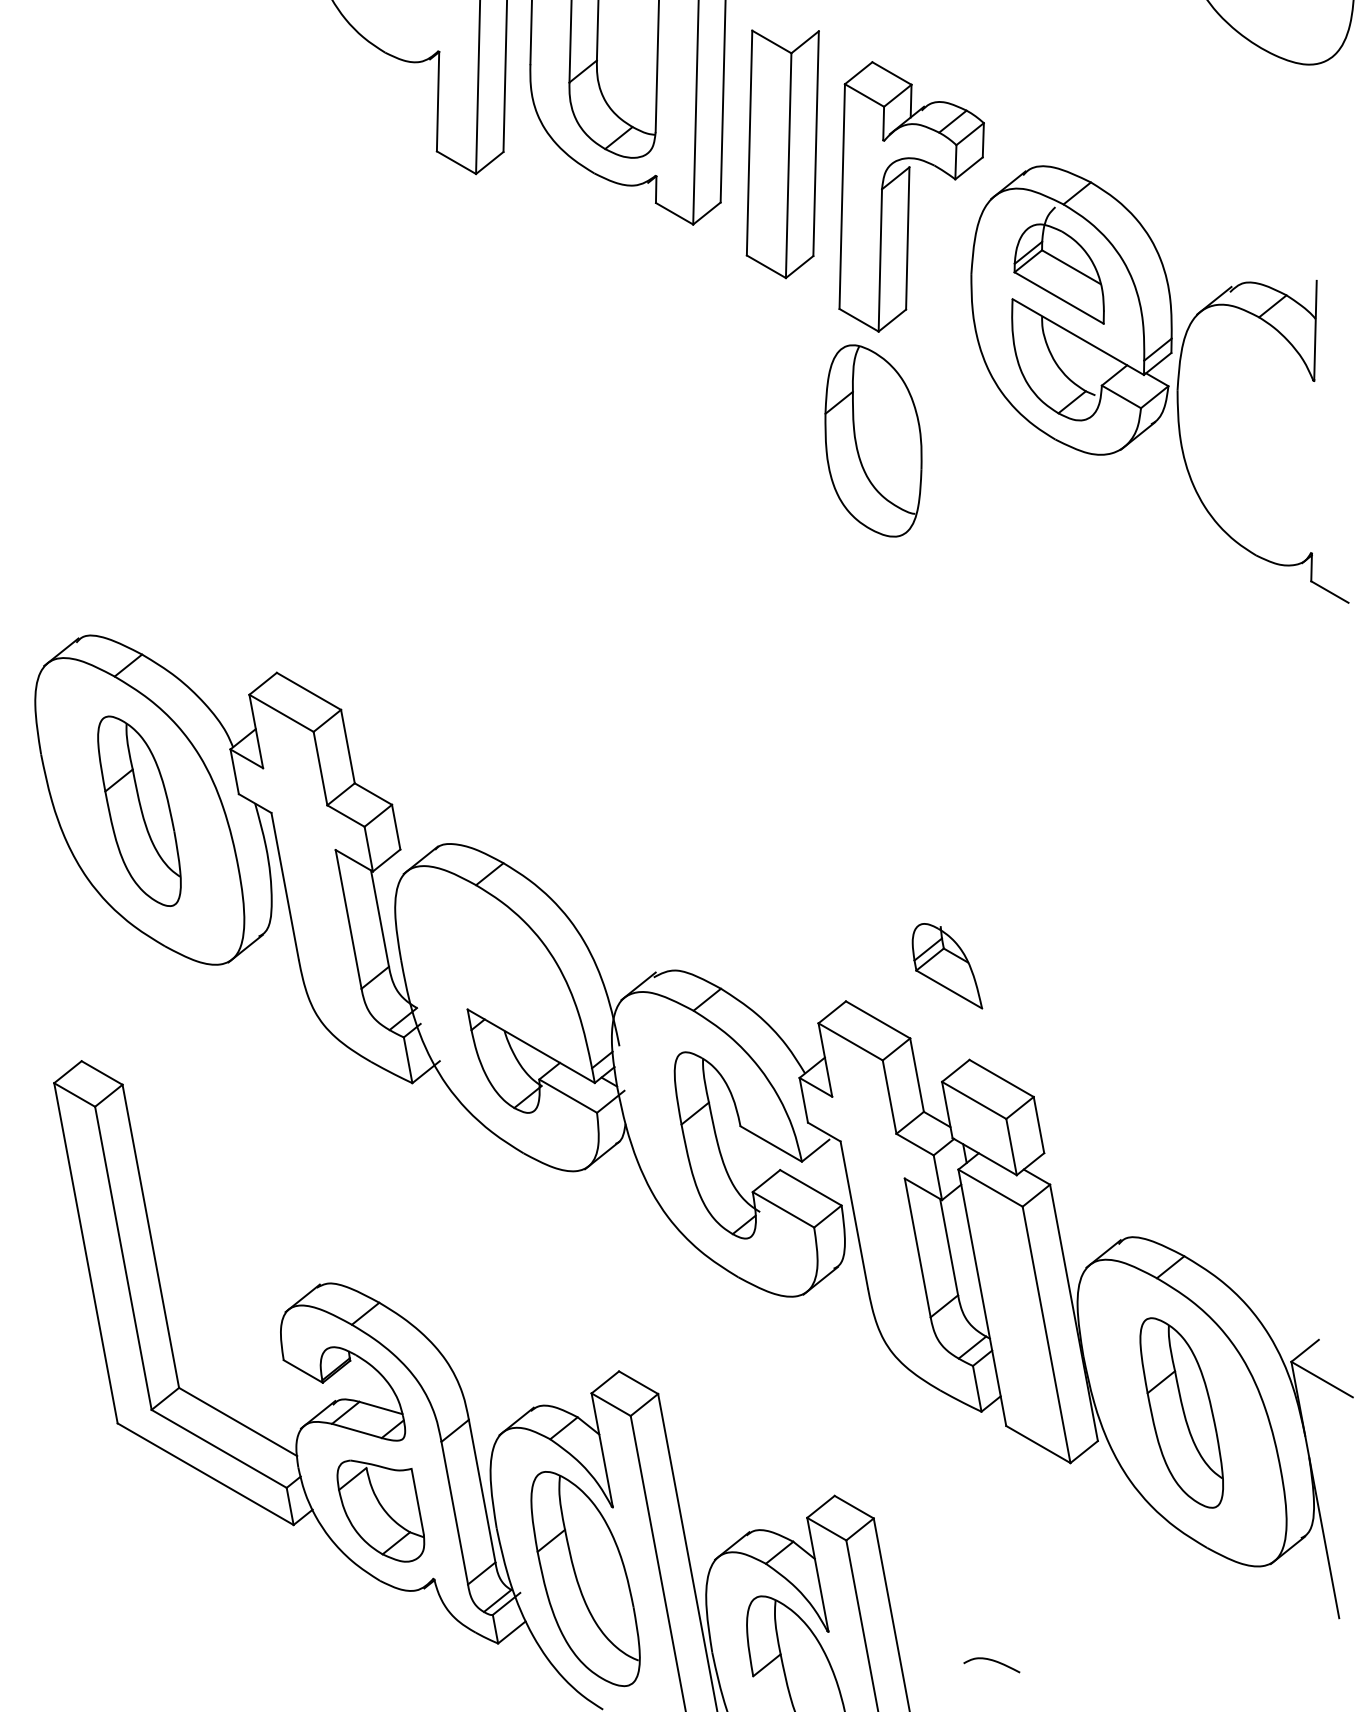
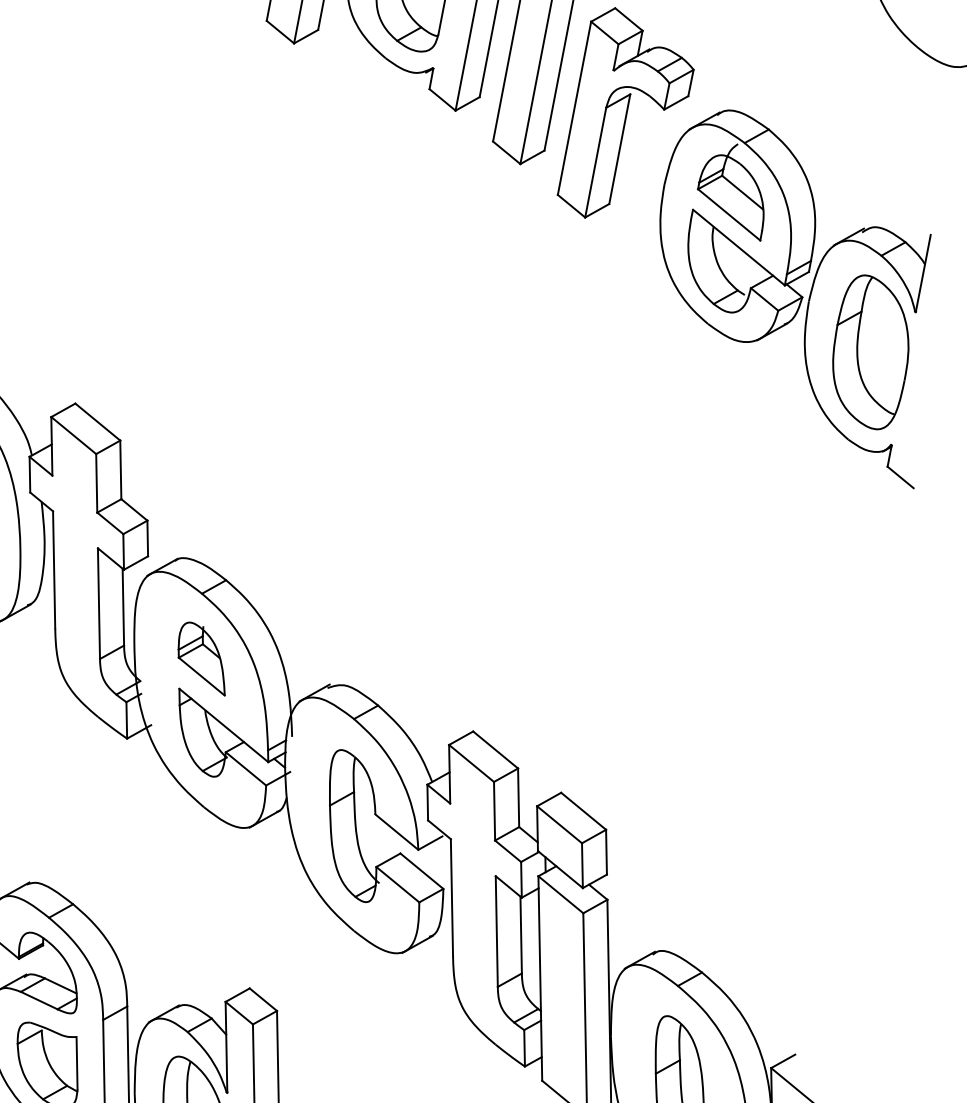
part: (873, 440) -> (871, 351), moved
part: (947, 966) -> (203, 658), moved

